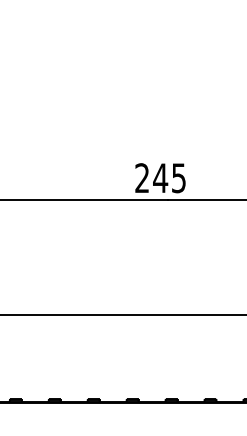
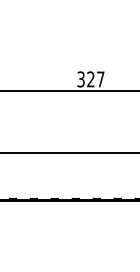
text: (159, 178) -> (90, 79), 245 -> 327

